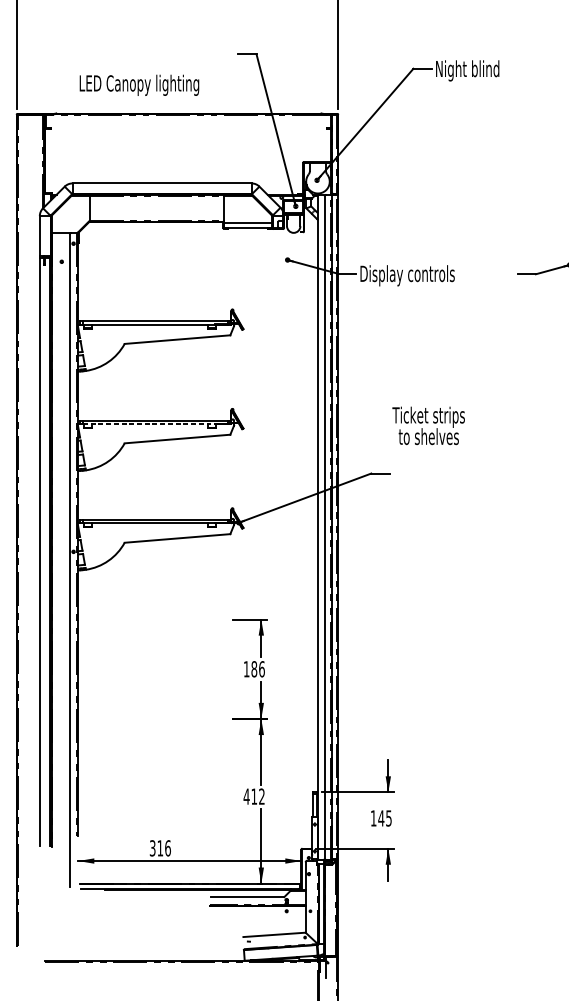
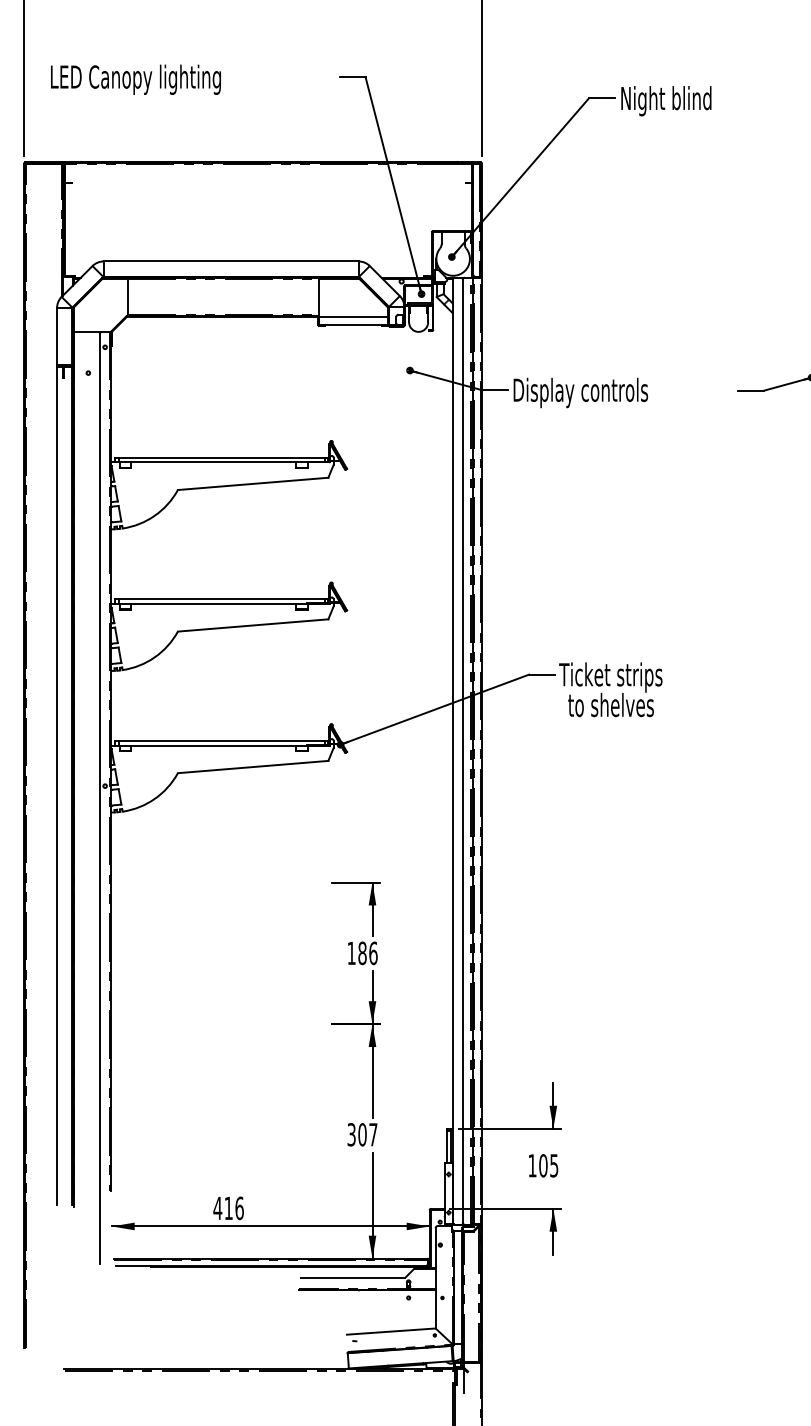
text: (139, 85) -> (135, 79), moved
line: (155, 423) -> (222, 603), dashed -> solid
text: (428, 425) -> (610, 689), moved
text: (254, 796) -> (362, 1134), 412 -> 307
text: (380, 818) -> (542, 1165), 145 -> 105
text: (152, 848) -> (217, 1208), 316 -> 416

